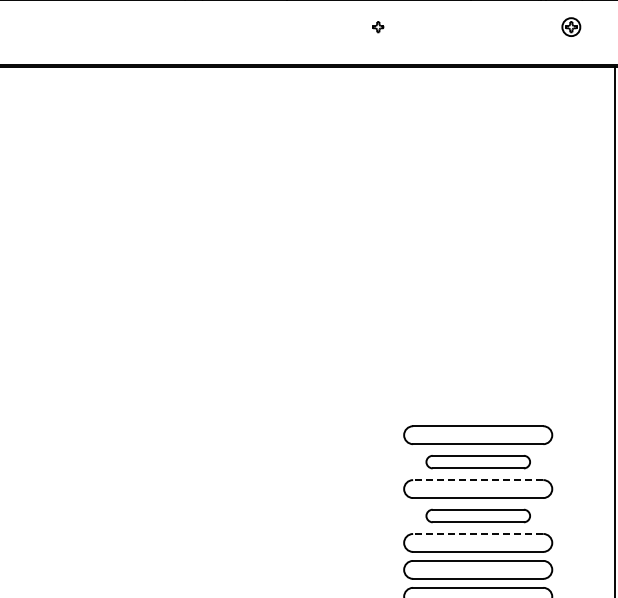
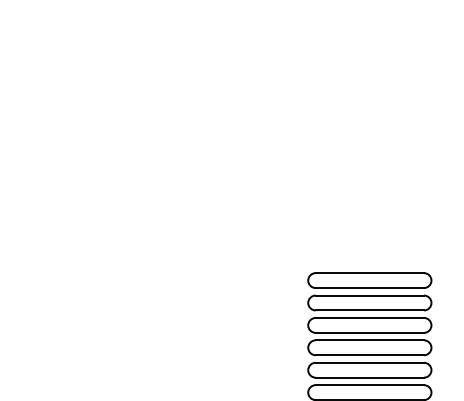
part: (478, 461) -> (370, 302), size x1.43
line: (477, 480) -> (369, 318), dashed -> solid
part: (478, 515) -> (370, 347), size x1.43
line: (477, 533) -> (369, 362), dashed -> solid

